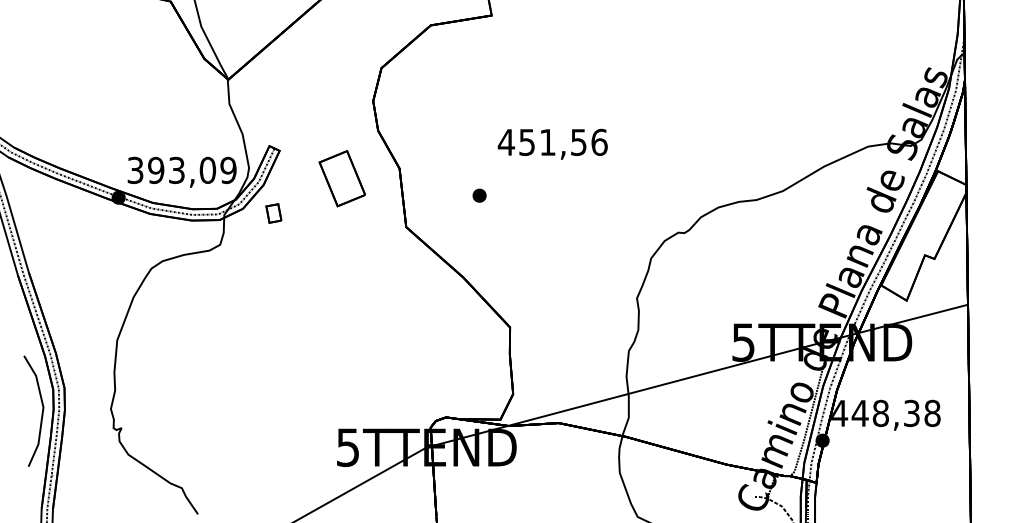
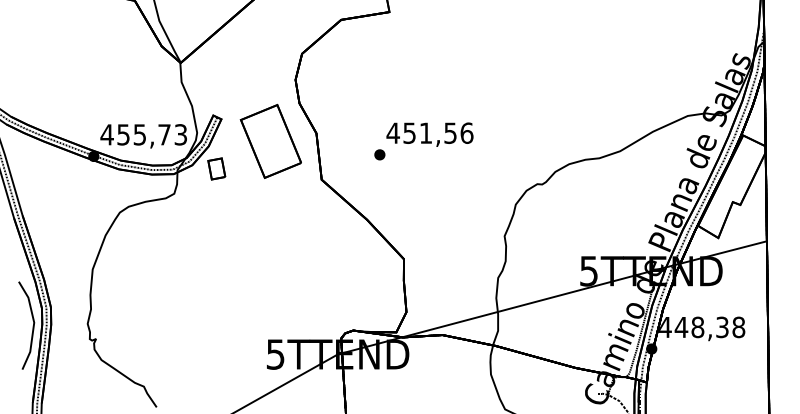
text: (552, 143) -> (429, 134), moved
text: (181, 170) -> (143, 134), 393,09 -> 455,73
part: (342, 178) -> (271, 141), size x1.67
part: (273, 213) -> (216, 168), size x1.43

